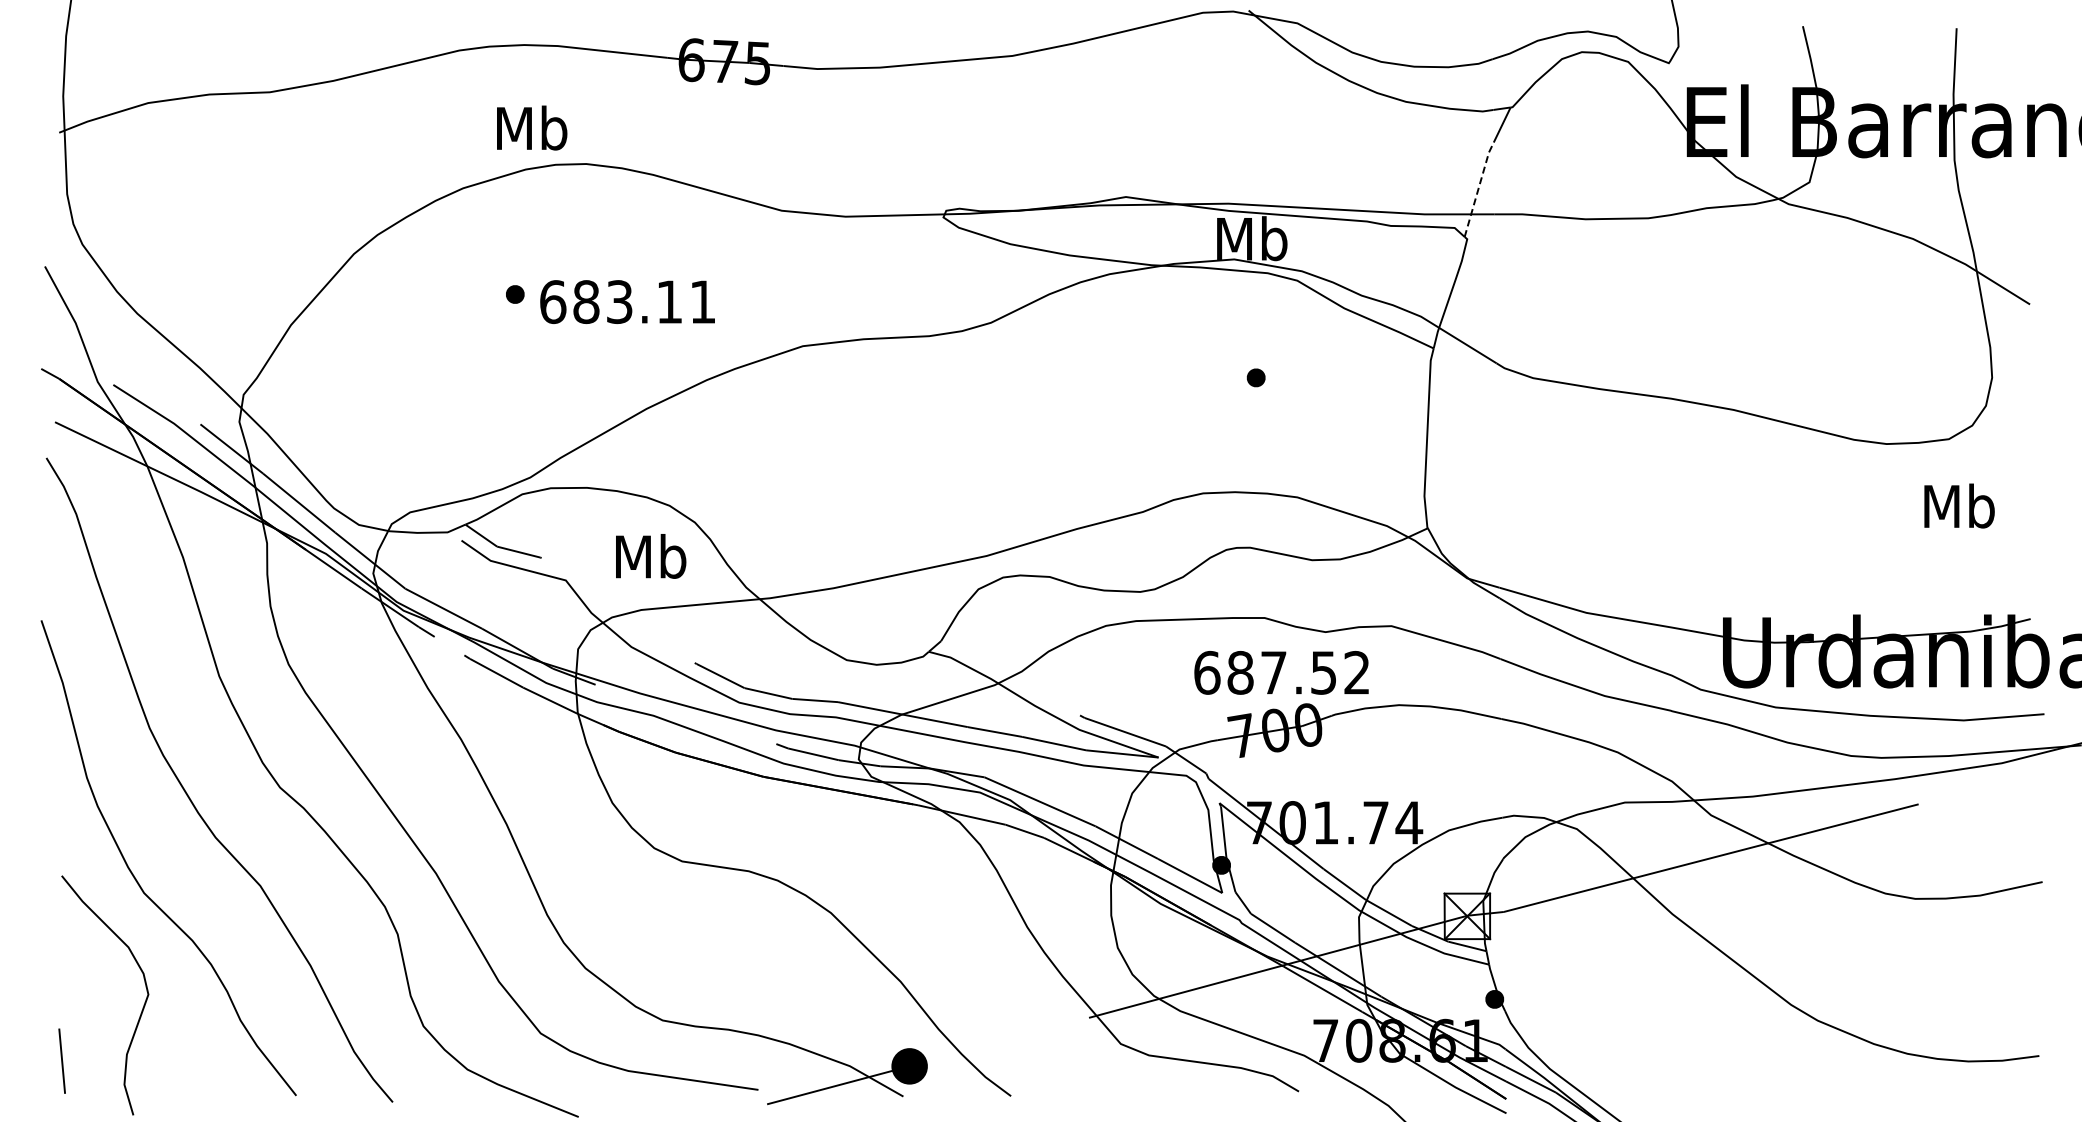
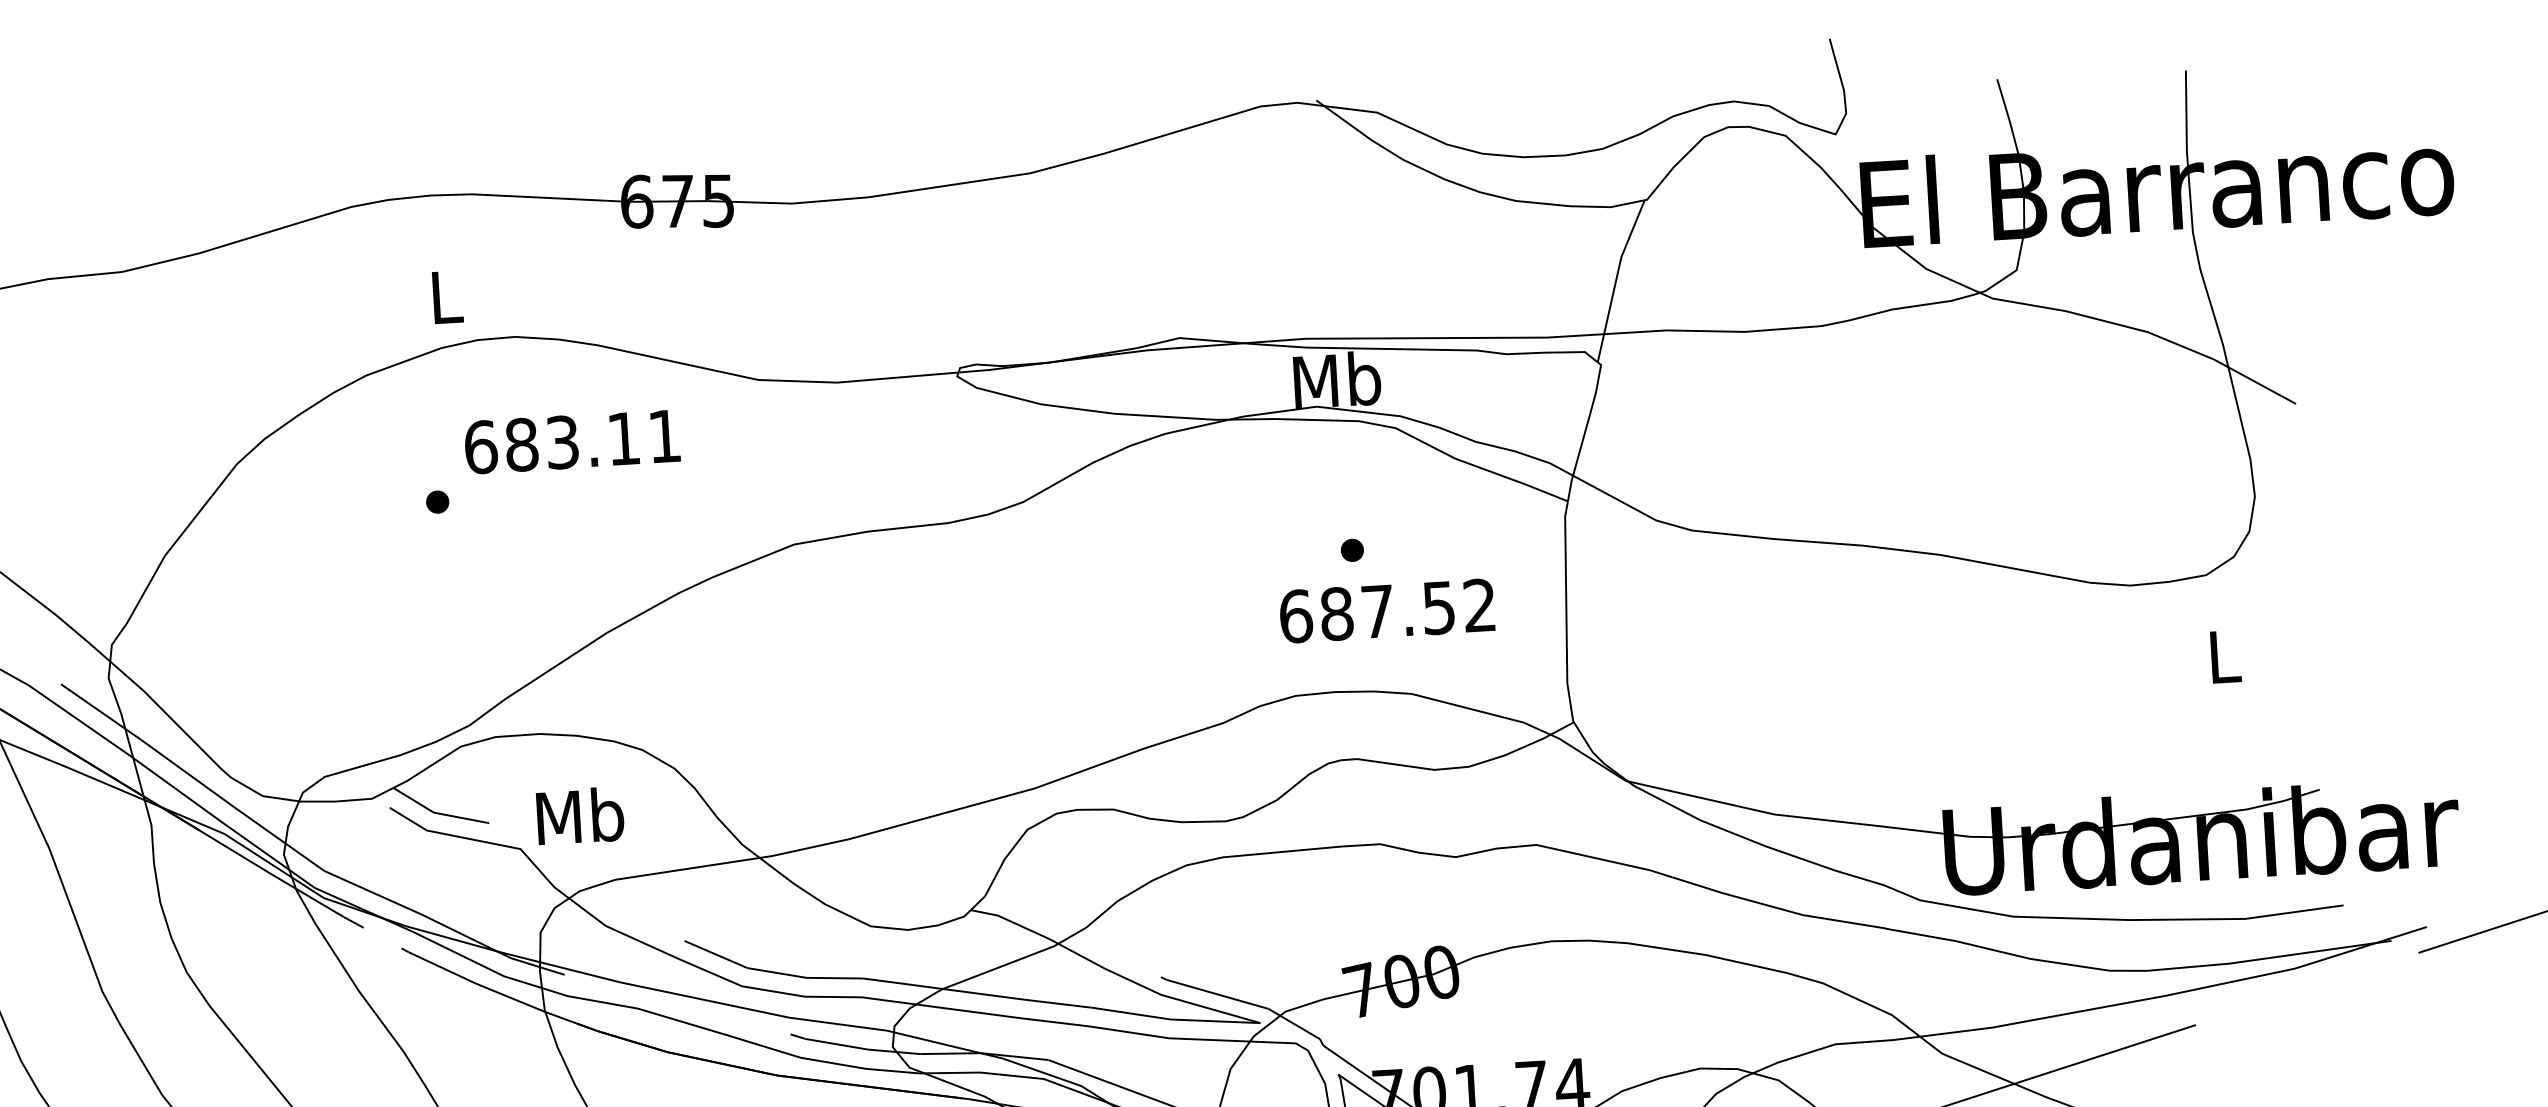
text: (532, 127) -> (446, 296), Mb -> L
line: (1478, 188) -> (1611, 301), dashed -> solid
text: (627, 301) -> (572, 441), moved
text: (1959, 505) -> (2224, 655), Mb -> L
text: (651, 556) -> (580, 816), moved
text: (1281, 672) -> (1387, 610), moved

